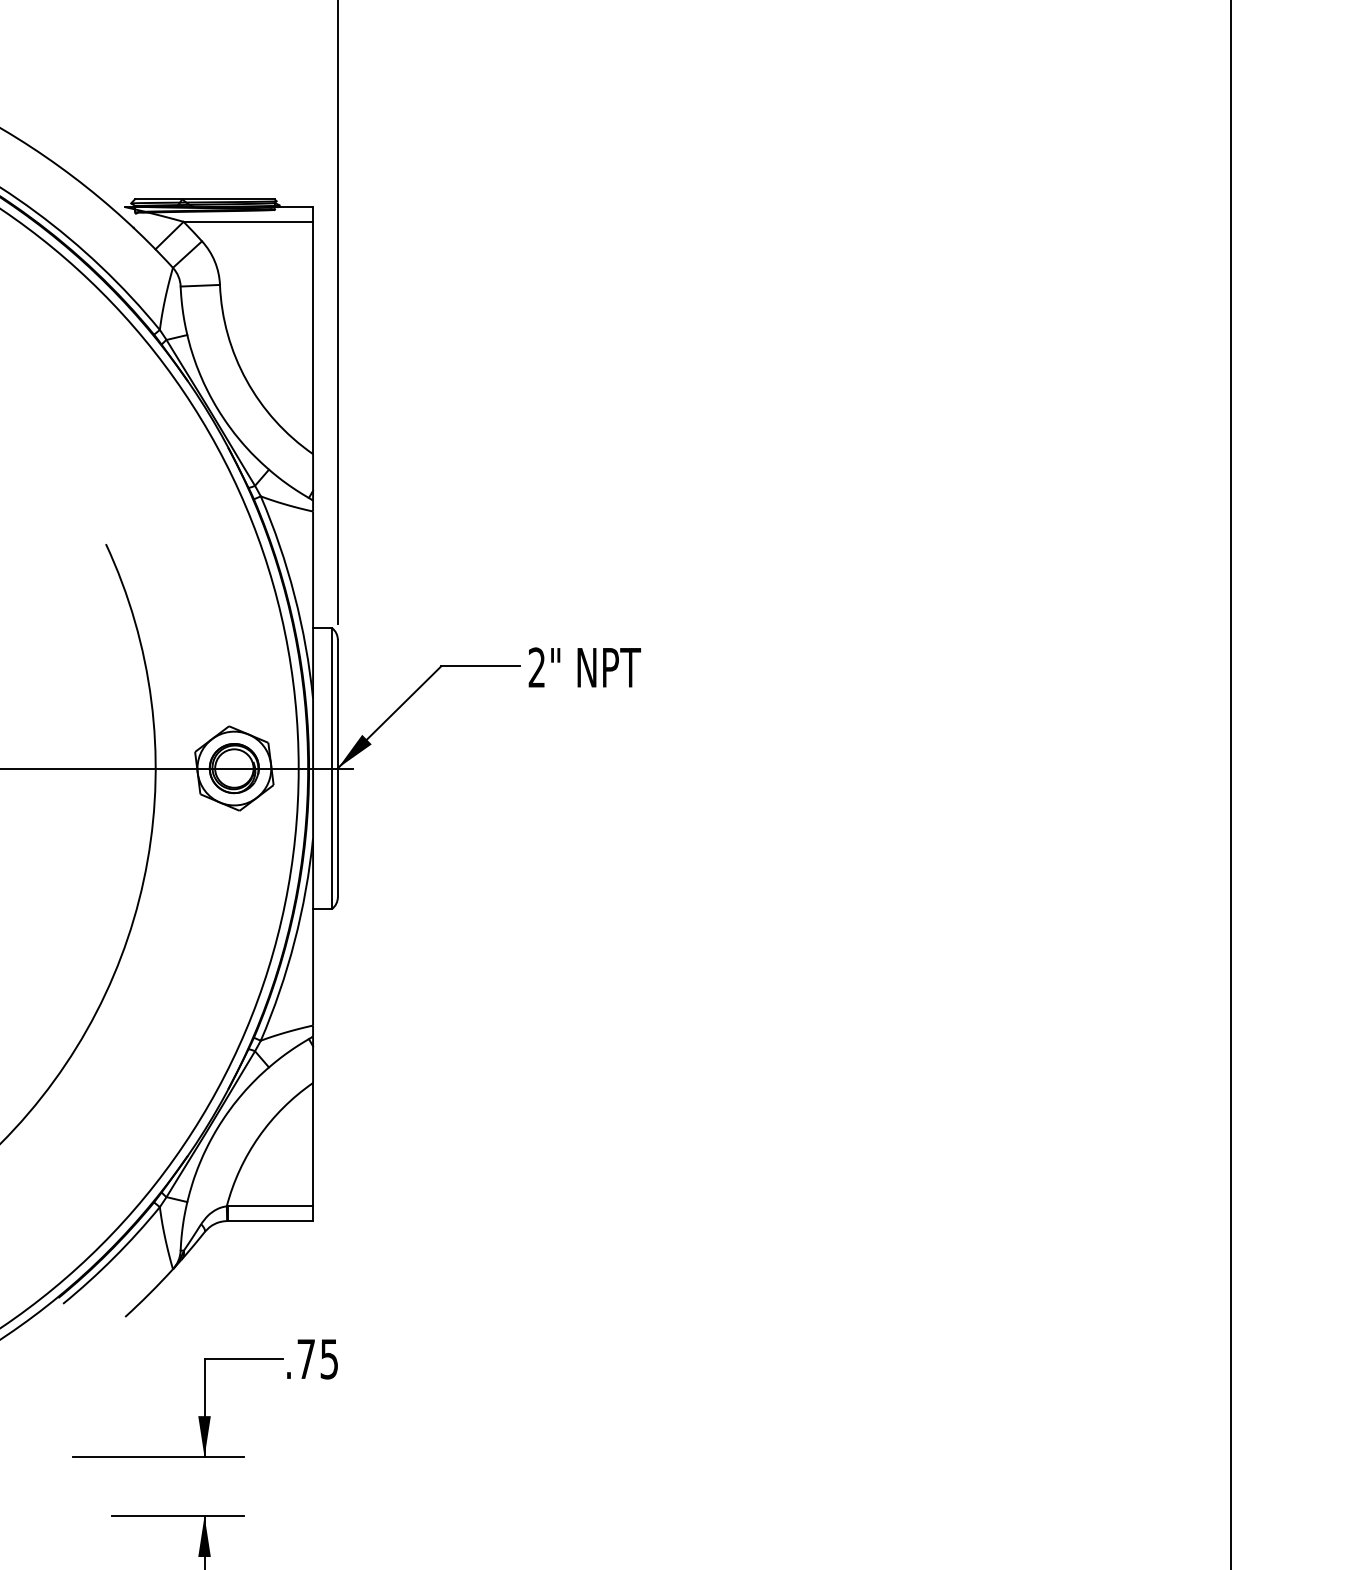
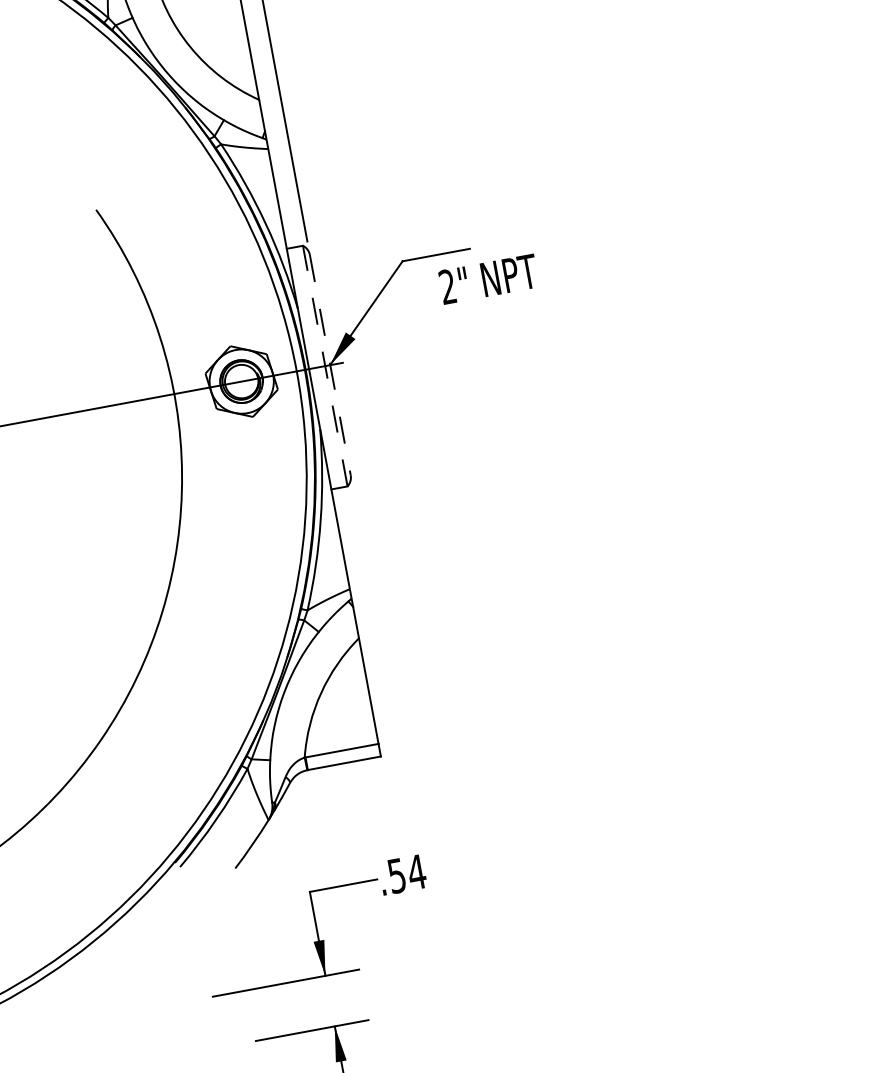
text: (584, 667) -> (488, 279), moved
line: (331, 768) -> (324, 366), solid -> dashed
line: (337, 768) -> (329, 365), solid -> dashed
text: (318, 1359) -> (407, 874), .75 -> .54

